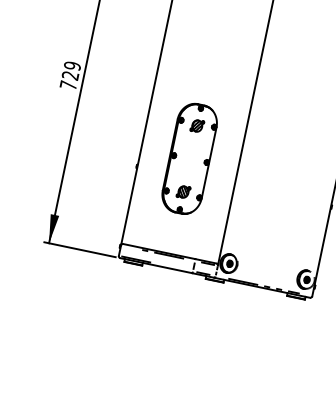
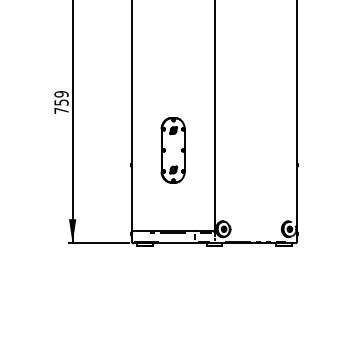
text: (70, 75) -> (61, 102), 729 -> 759
part: (188, 158) -> (172, 150), size x0.7

